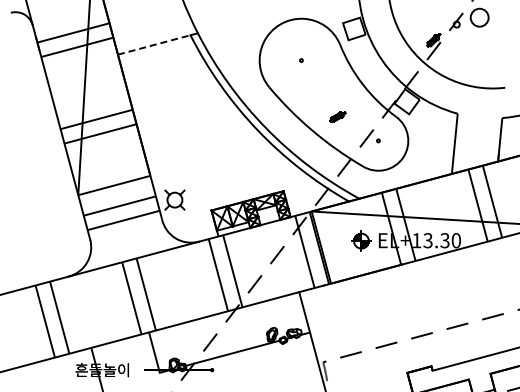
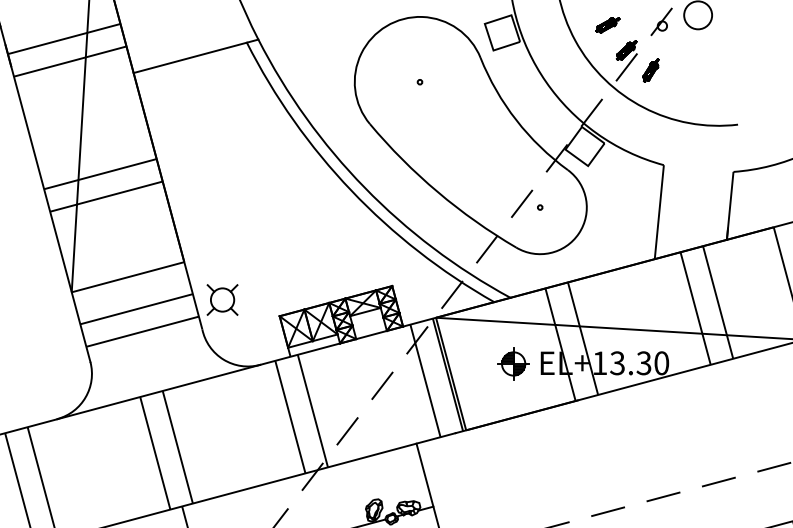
line: (154, 44) -> (190, 57), dashed -> solid
part: (449, 52) -> (651, 69), added
part: (337, 116) -> (607, 24), moved

